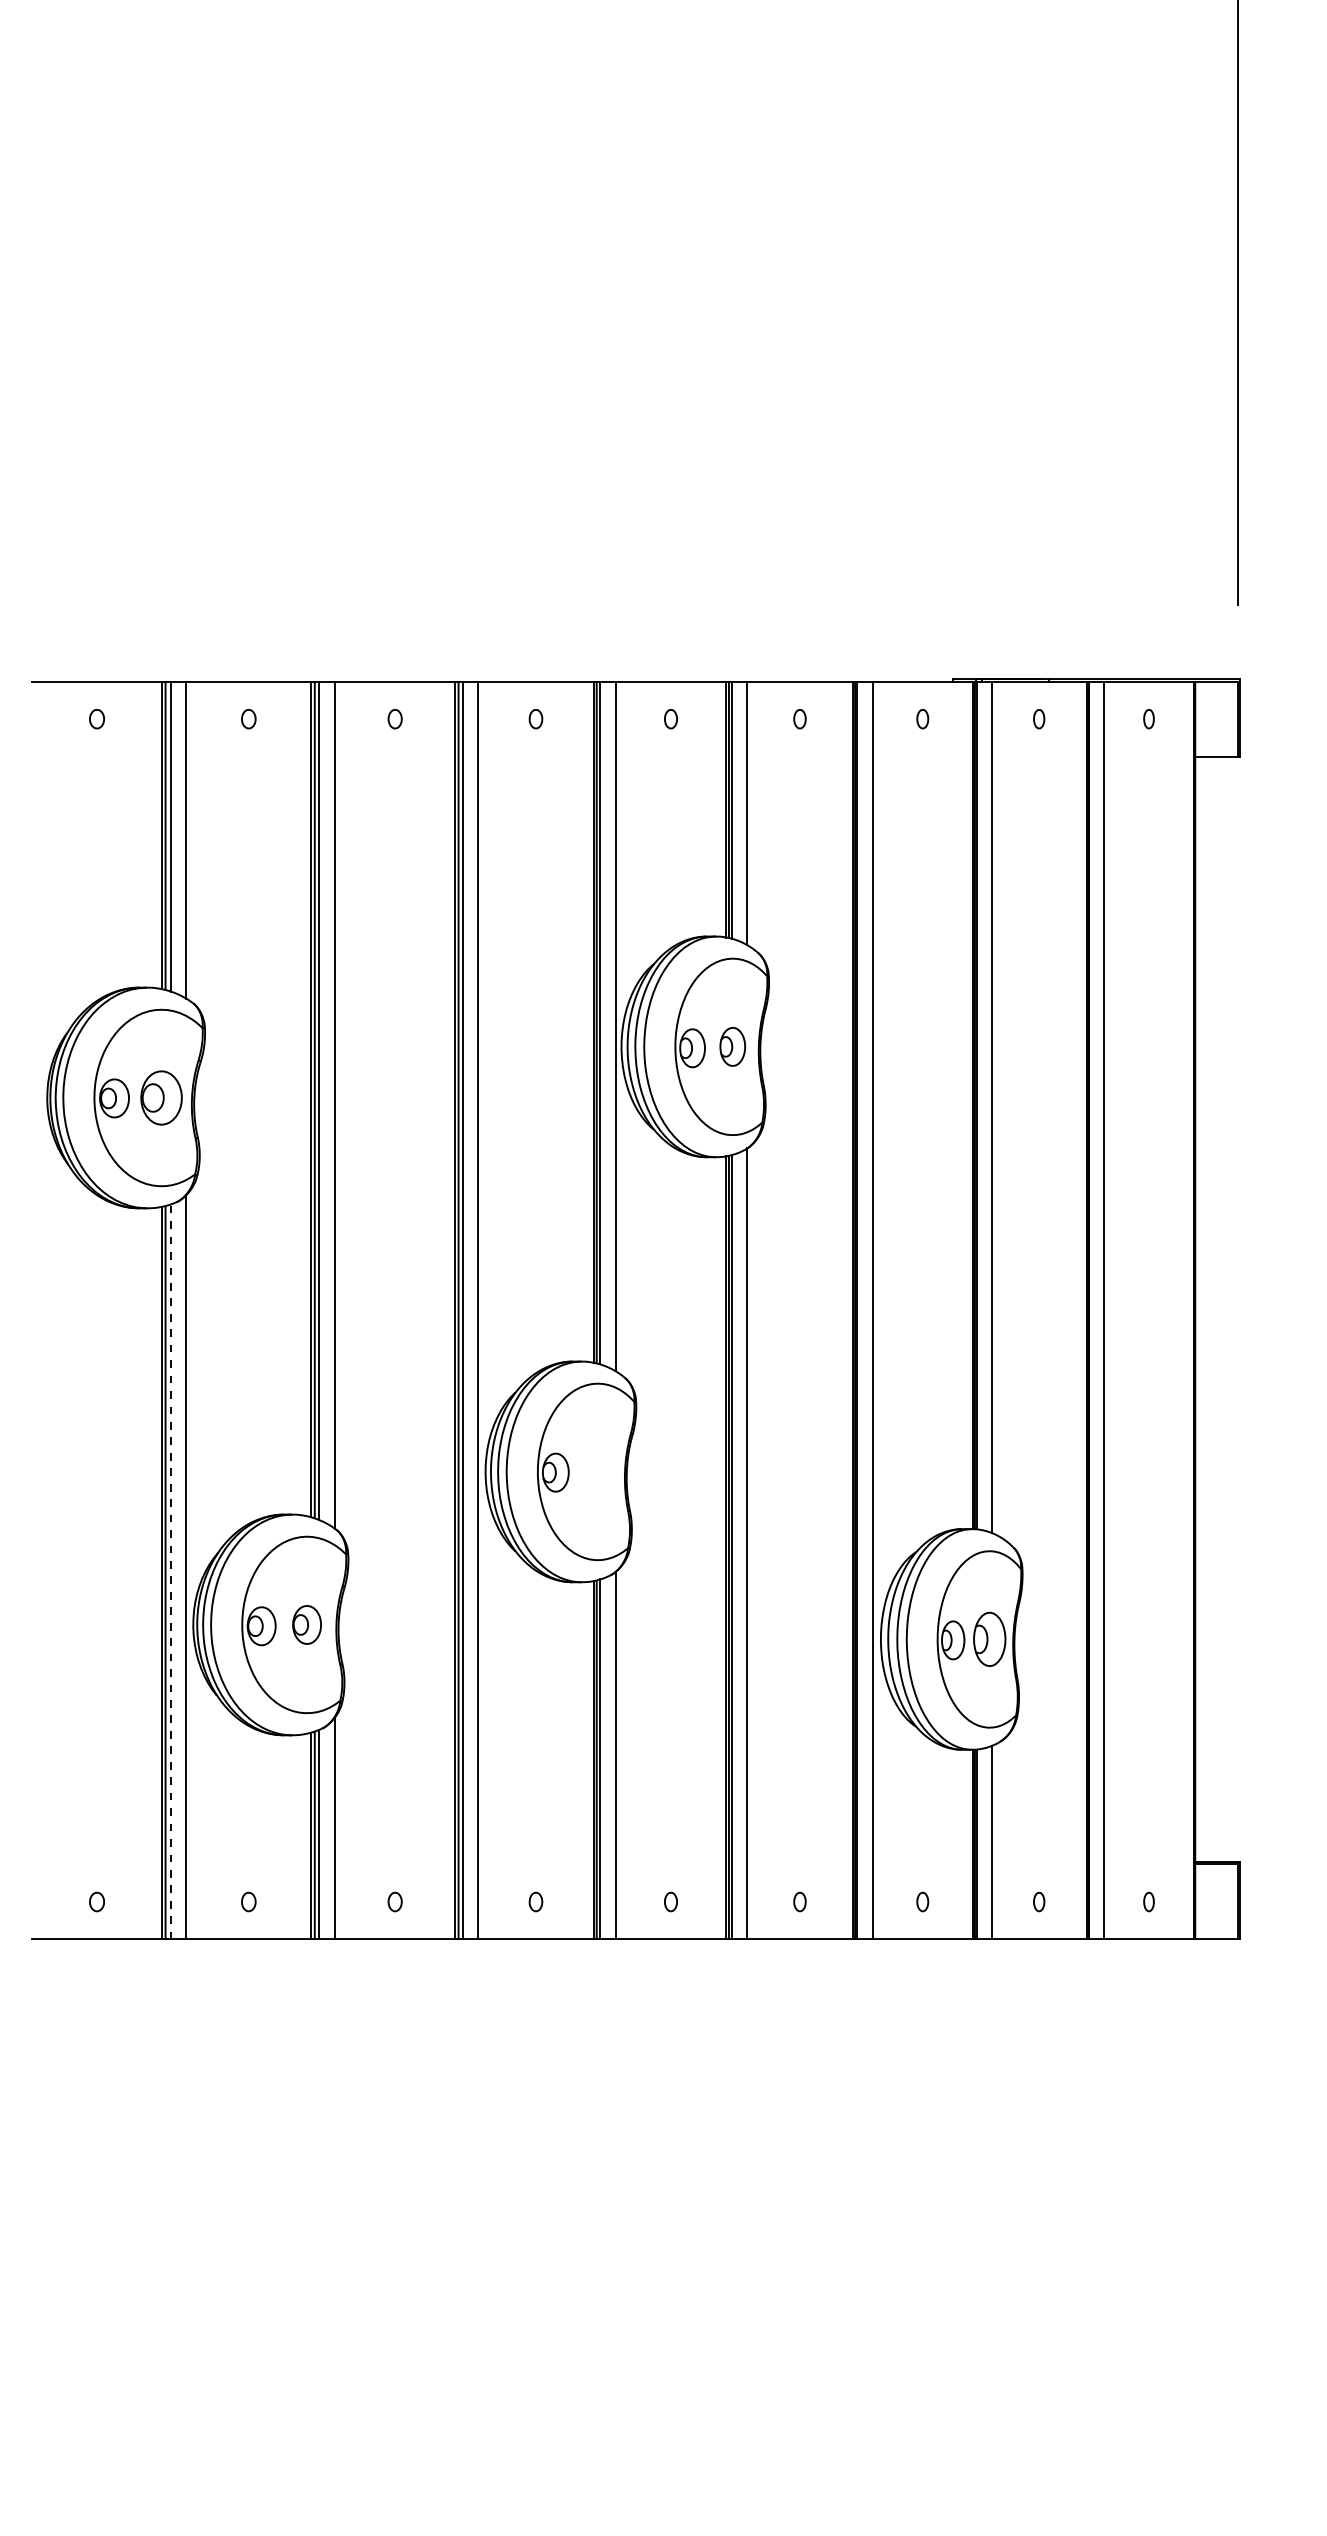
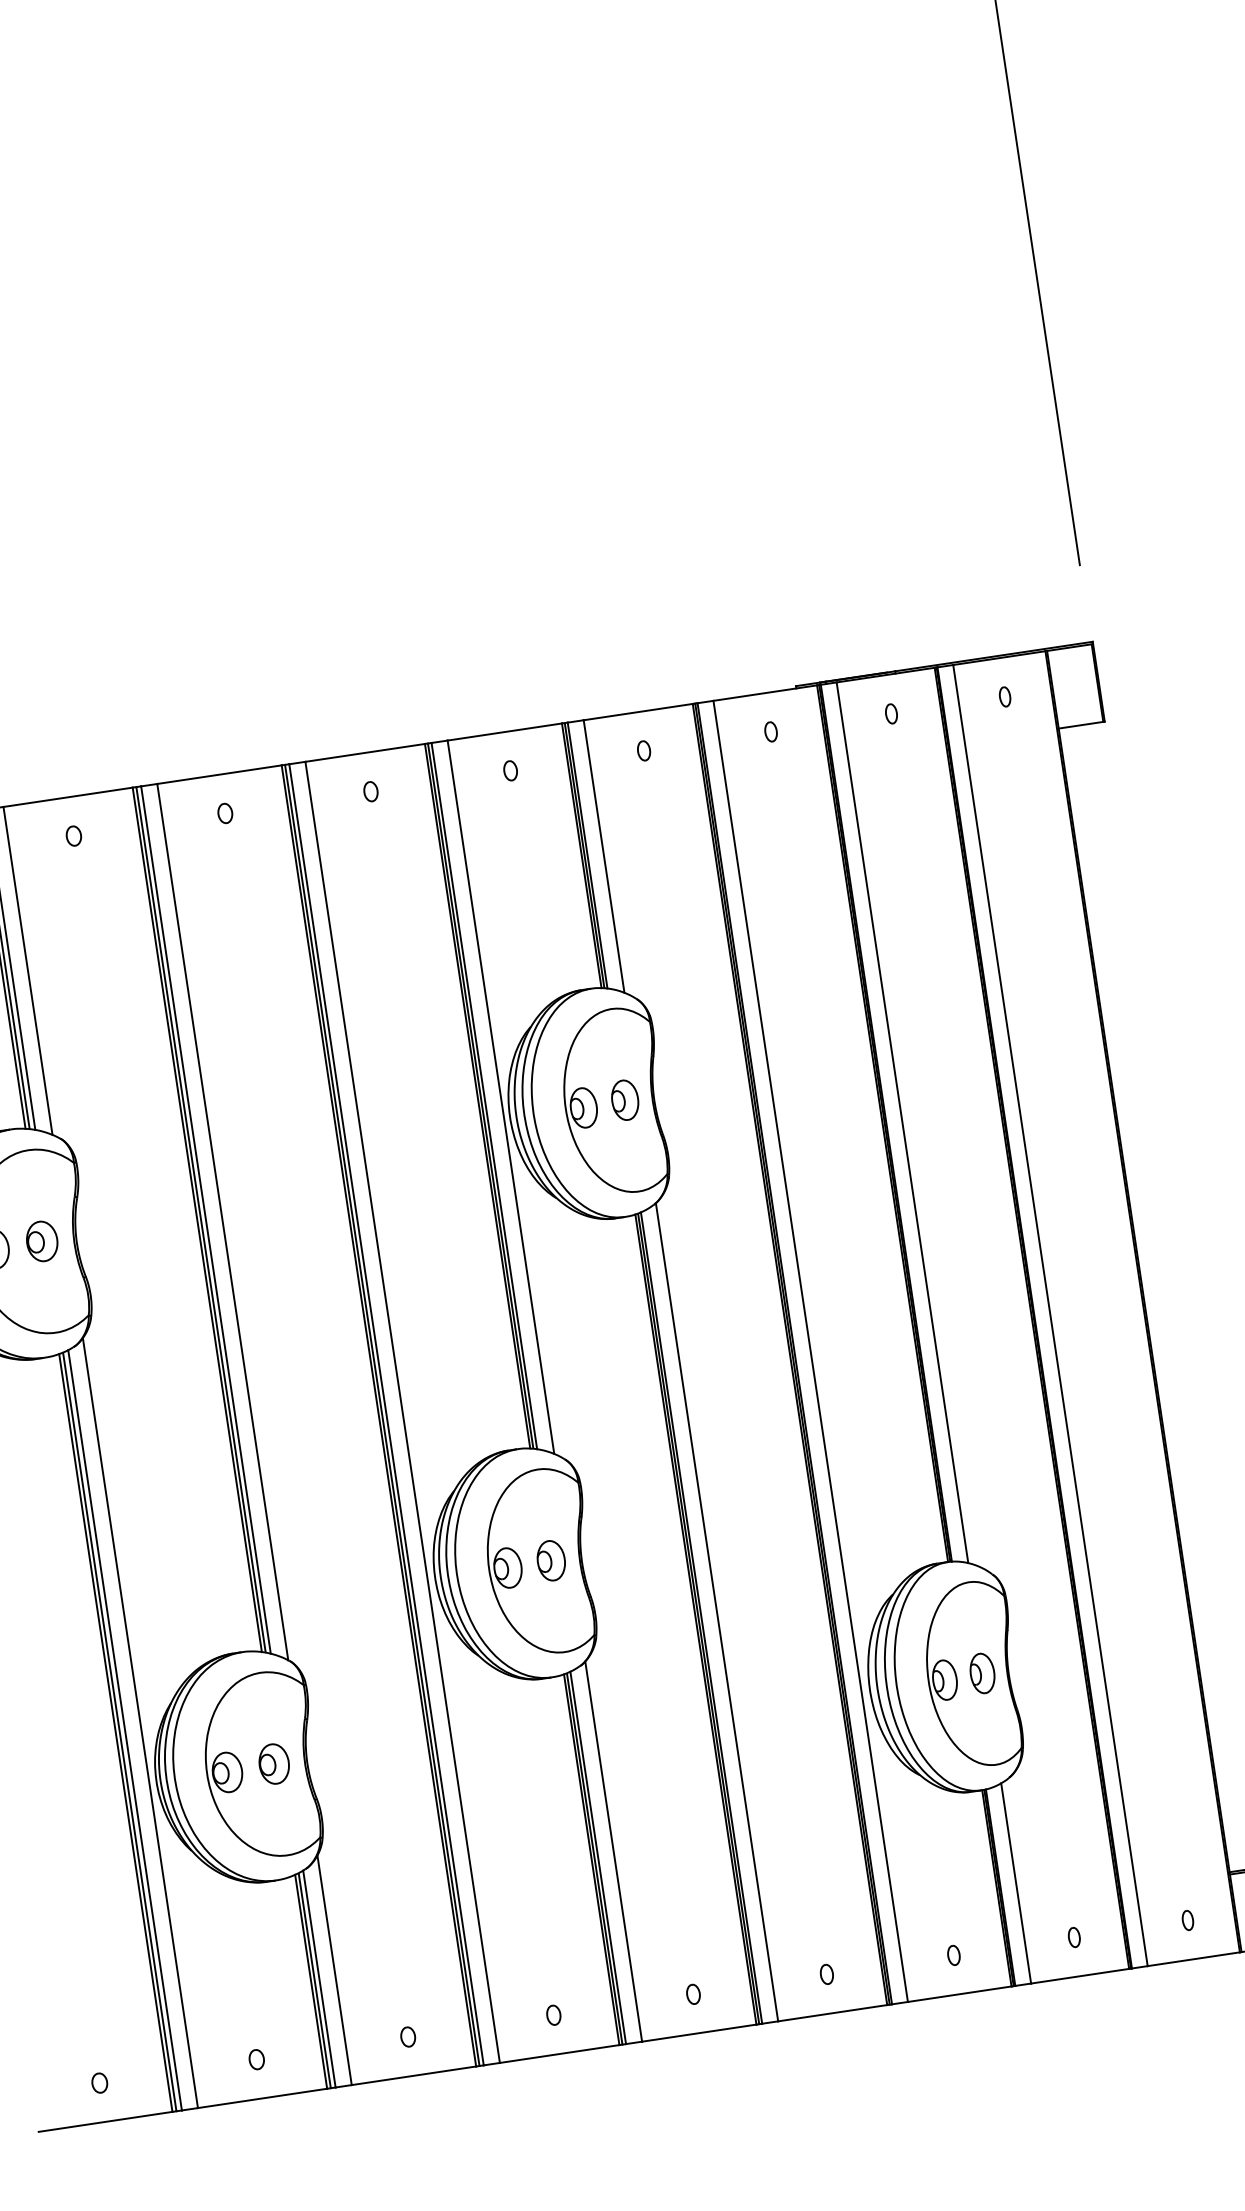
part: (161, 1097) -> (42, 1240), size x0.71
part: (597, 1471) -> (550, 1560), added
line: (170, 1571) -> (124, 1729), dashed -> solid
part: (989, 1639) -> (982, 1673), size x0.71

